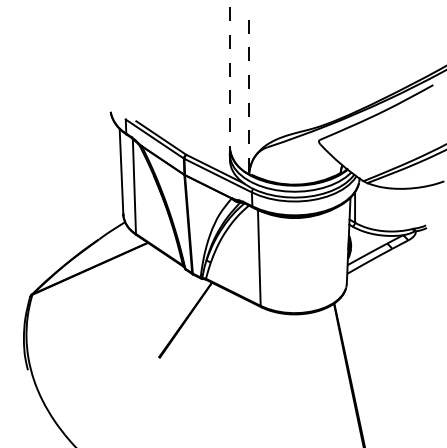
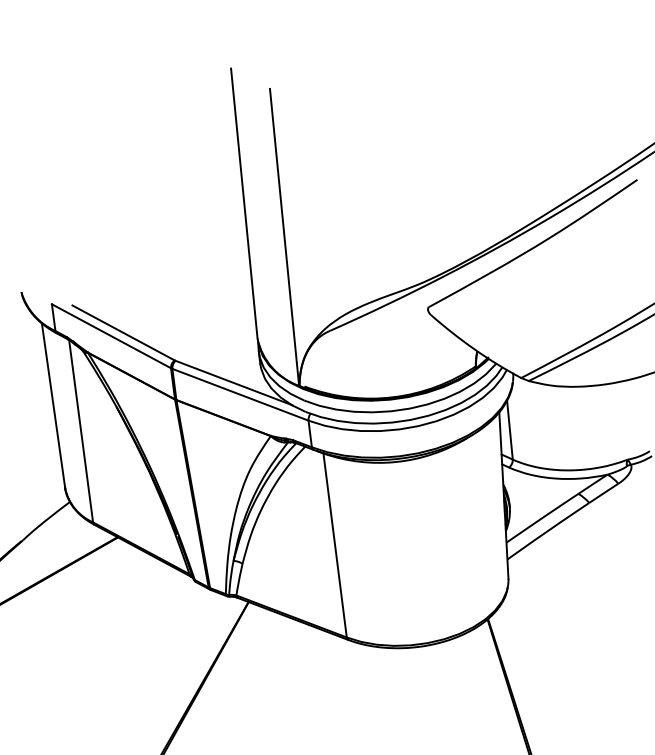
line: (229, 77) -> (243, 203), dashed -> solid
line: (248, 97) -> (283, 238), dashed -> solid

